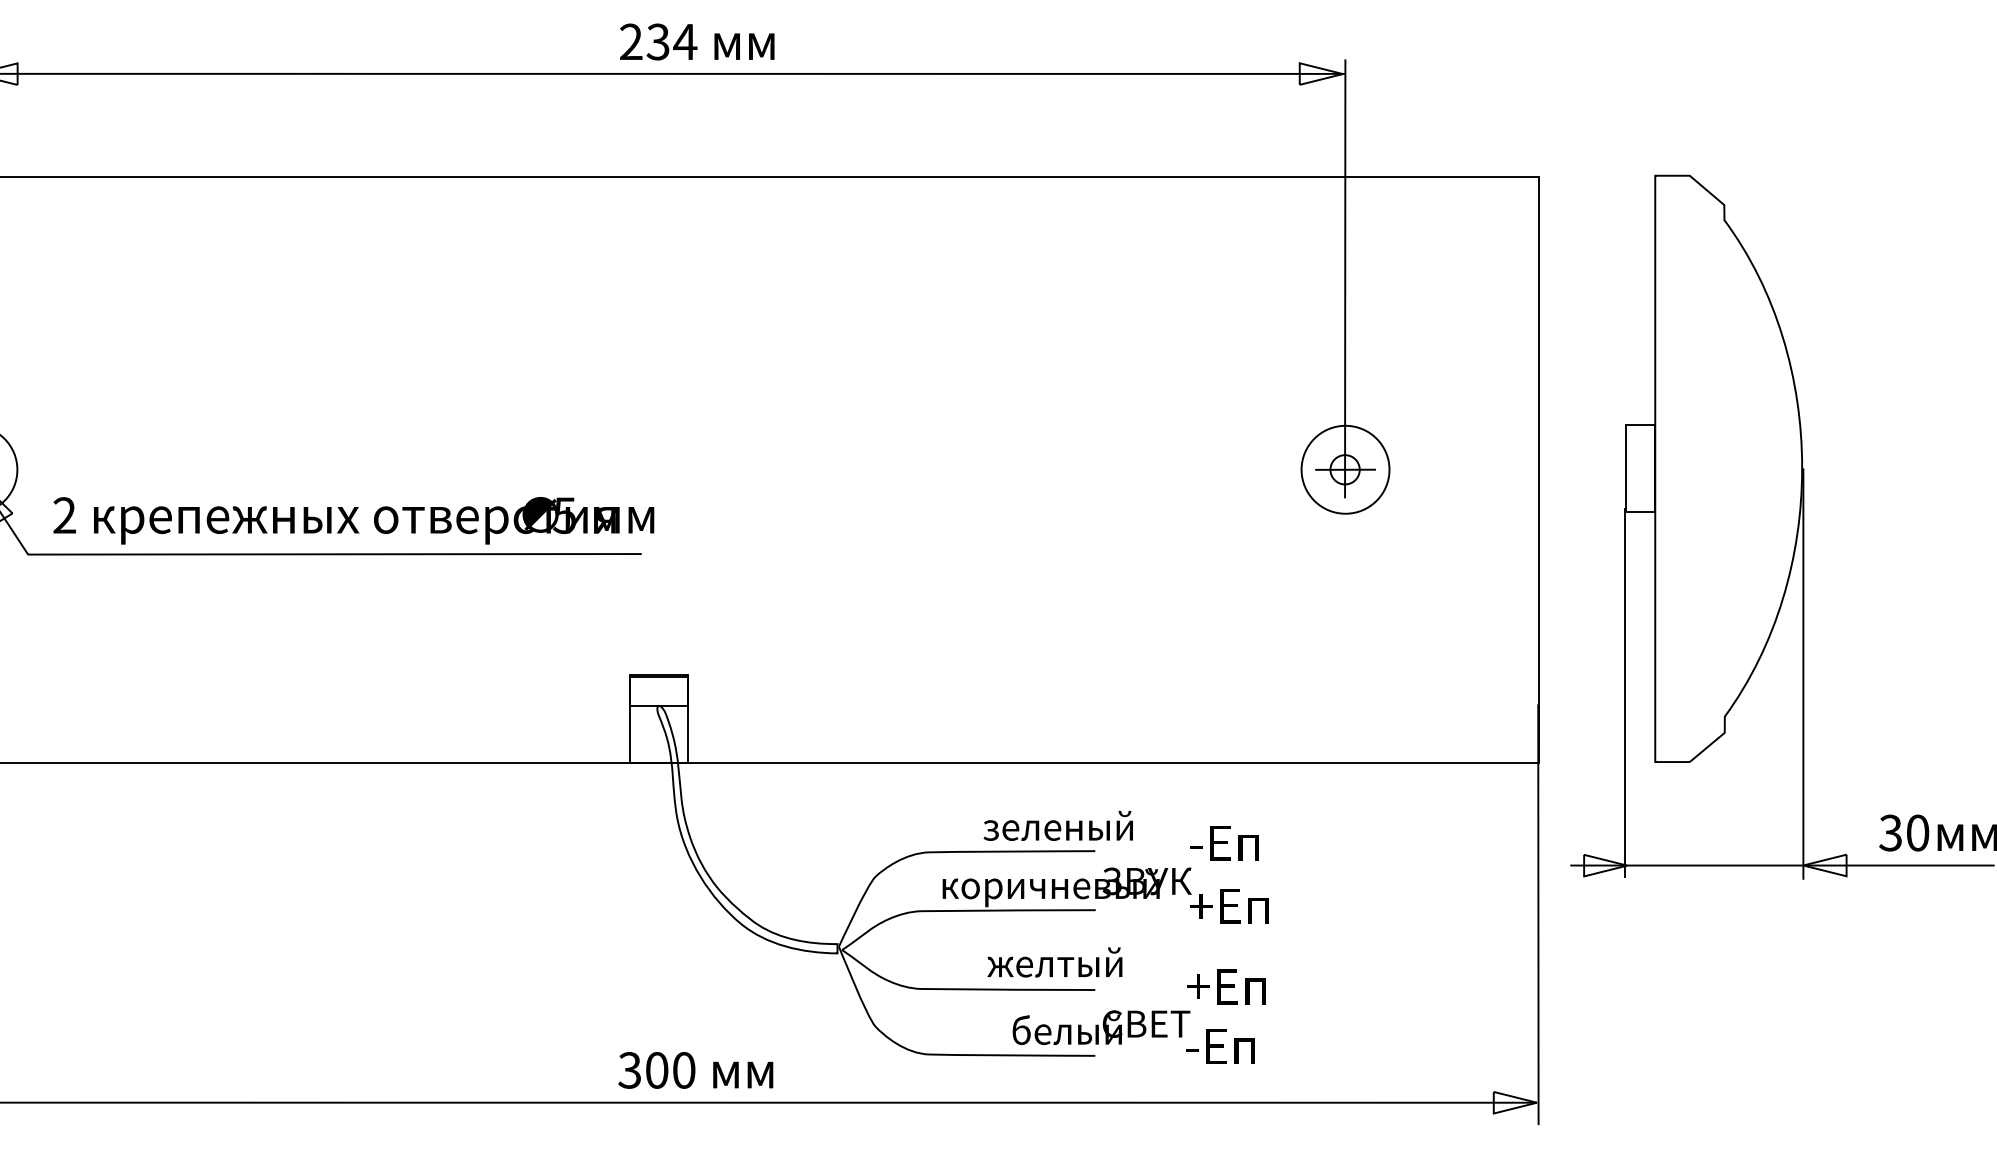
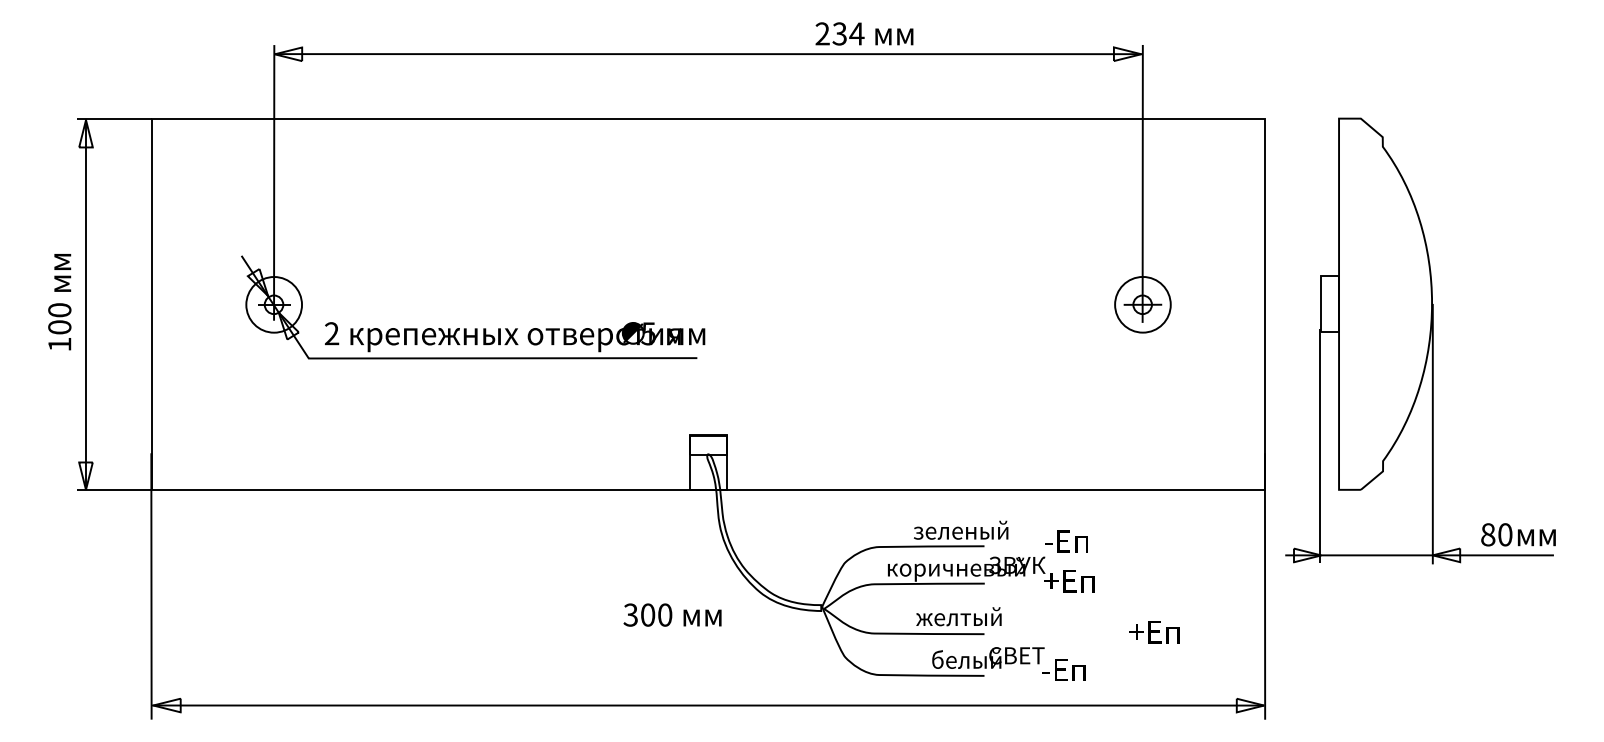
text: (697, 41) -> (864, 33), moved
text: (1889, 832) -> (1487, 534), 30 -> 80
text: (1226, 987) -> (1154, 632), moved
text: (695, 1069) -> (672, 614), moved

